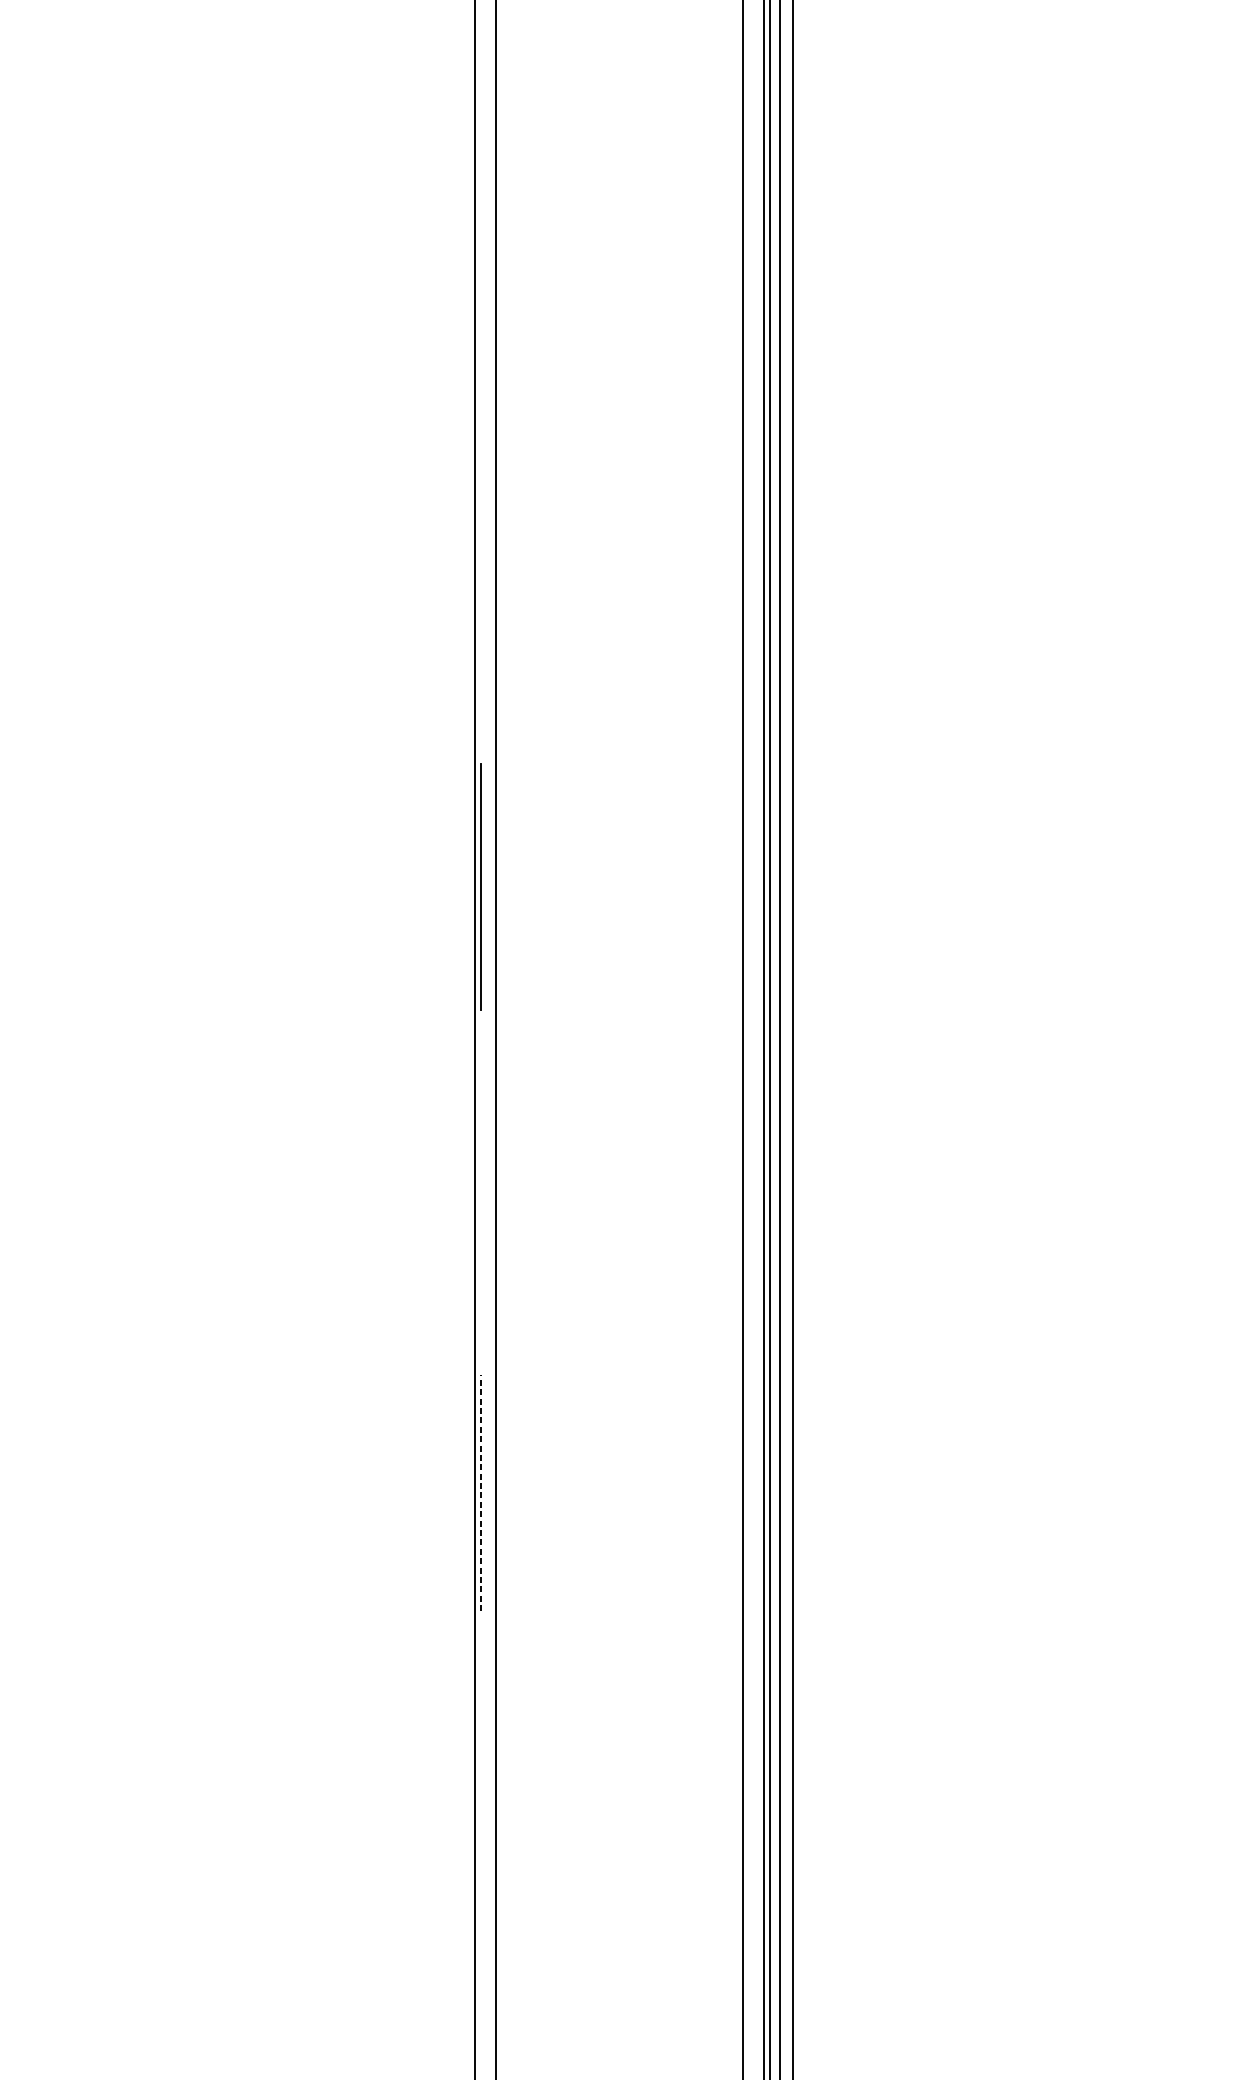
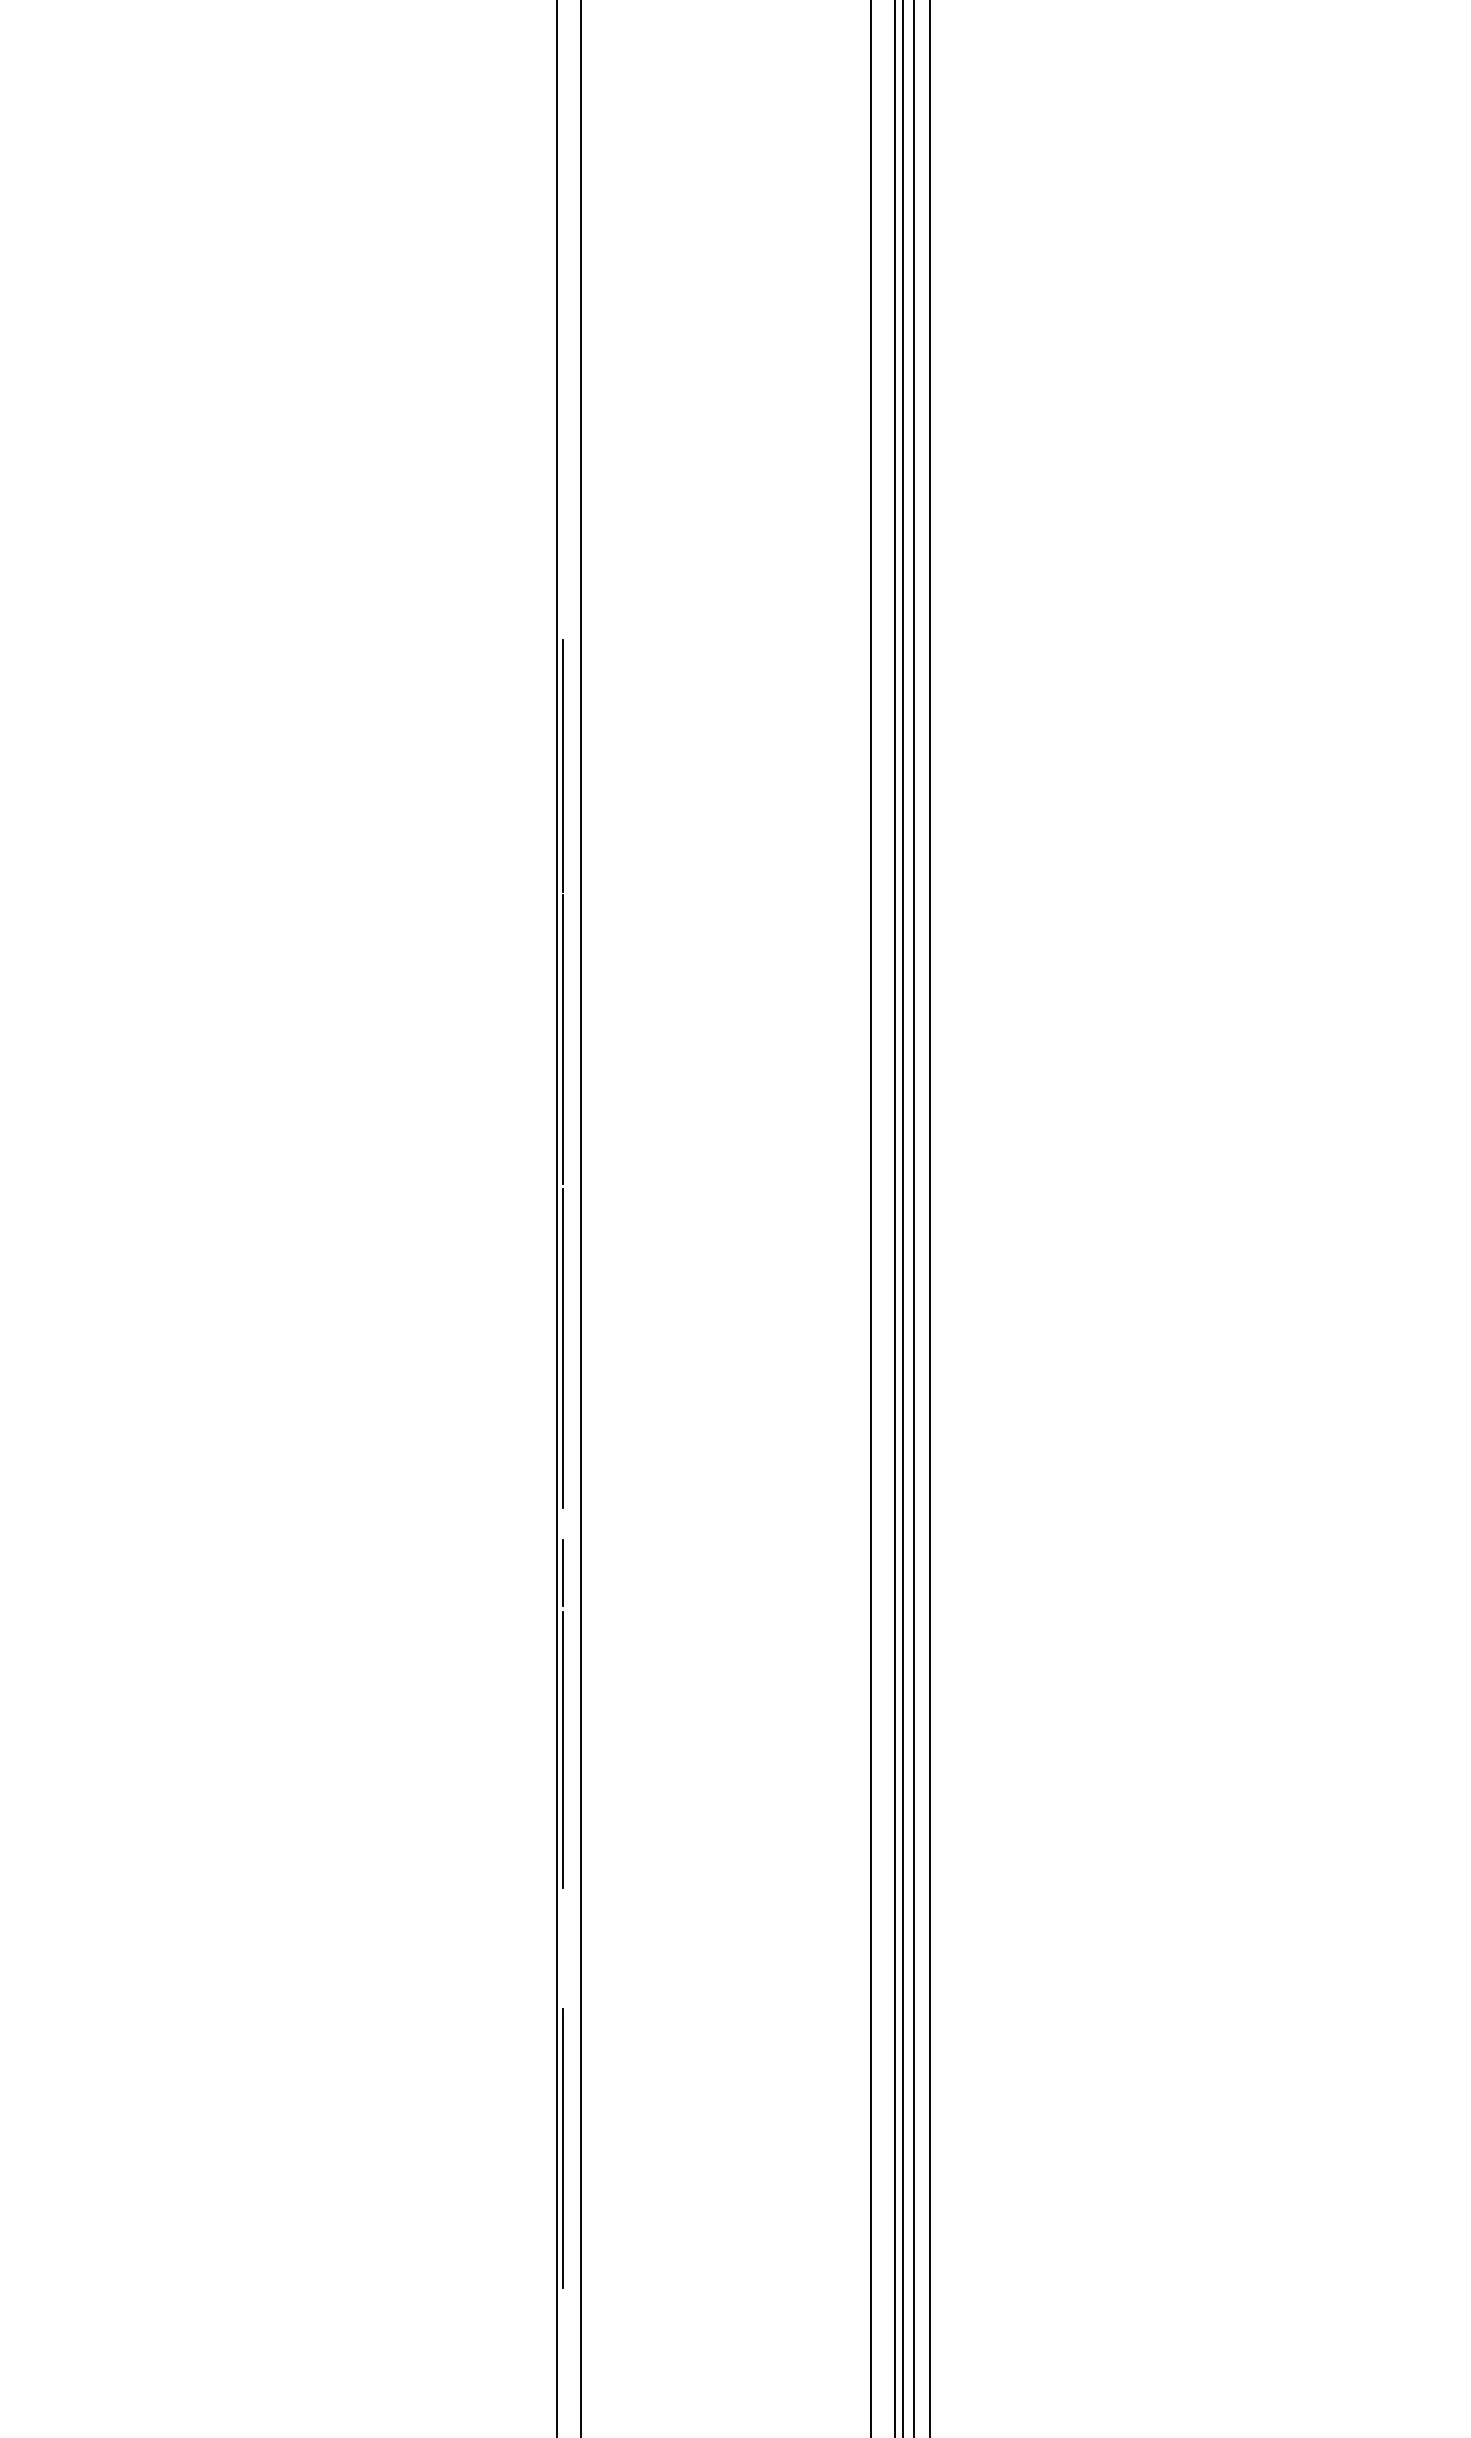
line: (480, 653) -> (563, 766), added
line: (480, 1150) -> (563, 1348), added
line: (480, 1341) -> (563, 1572), added
line: (480, 1492) -> (563, 1749), dashed -> solid
line: (480, 1832) -> (563, 2148), added

